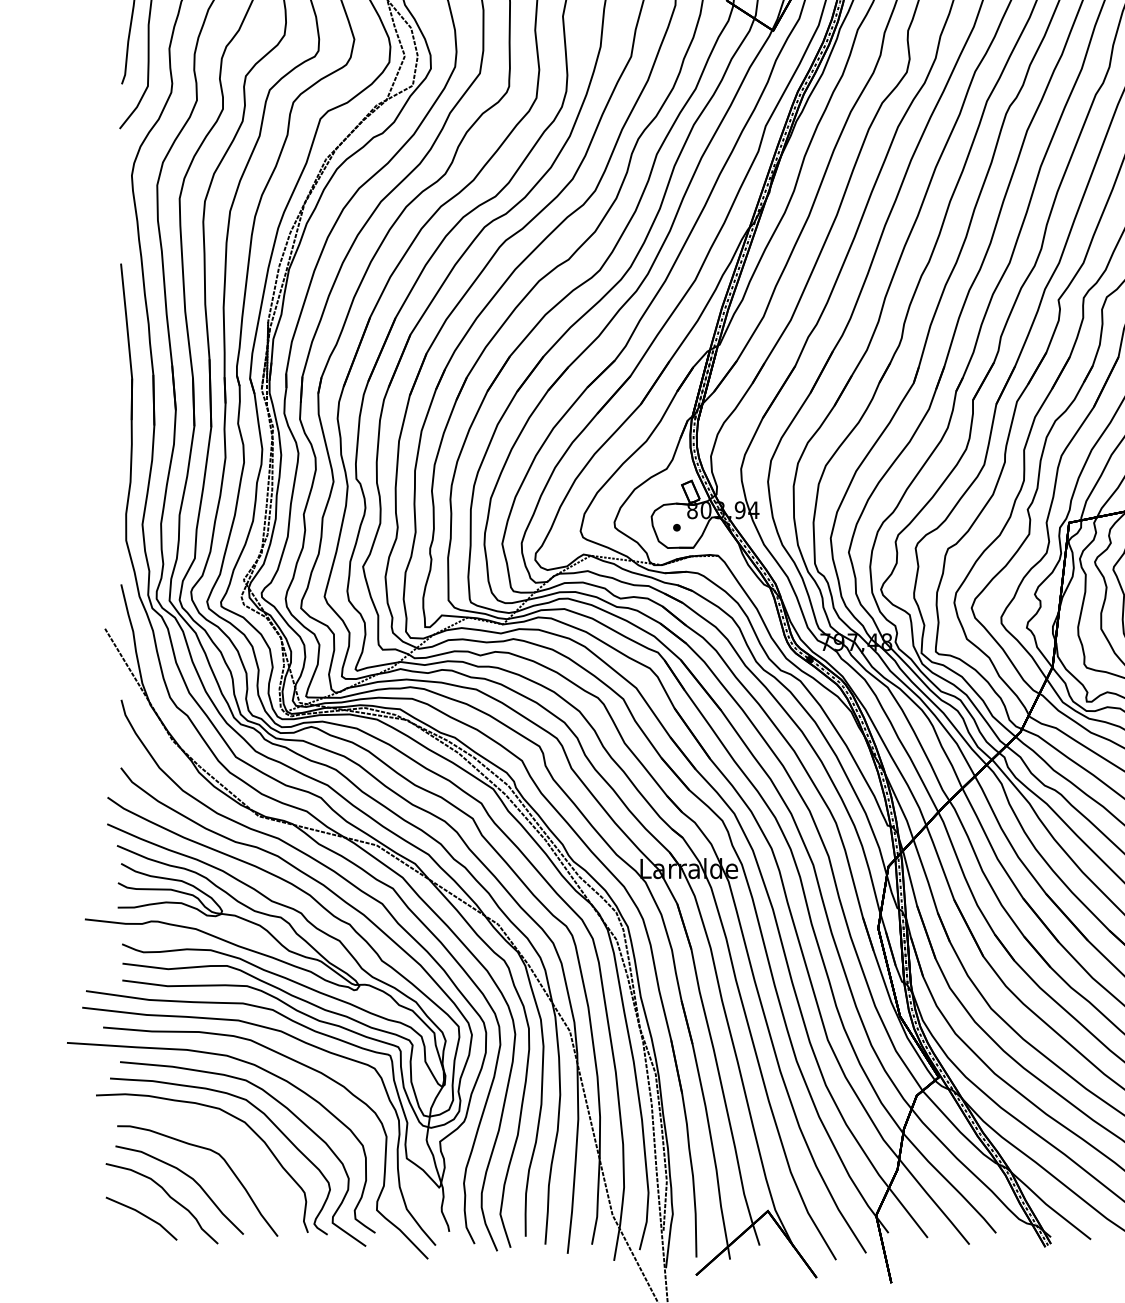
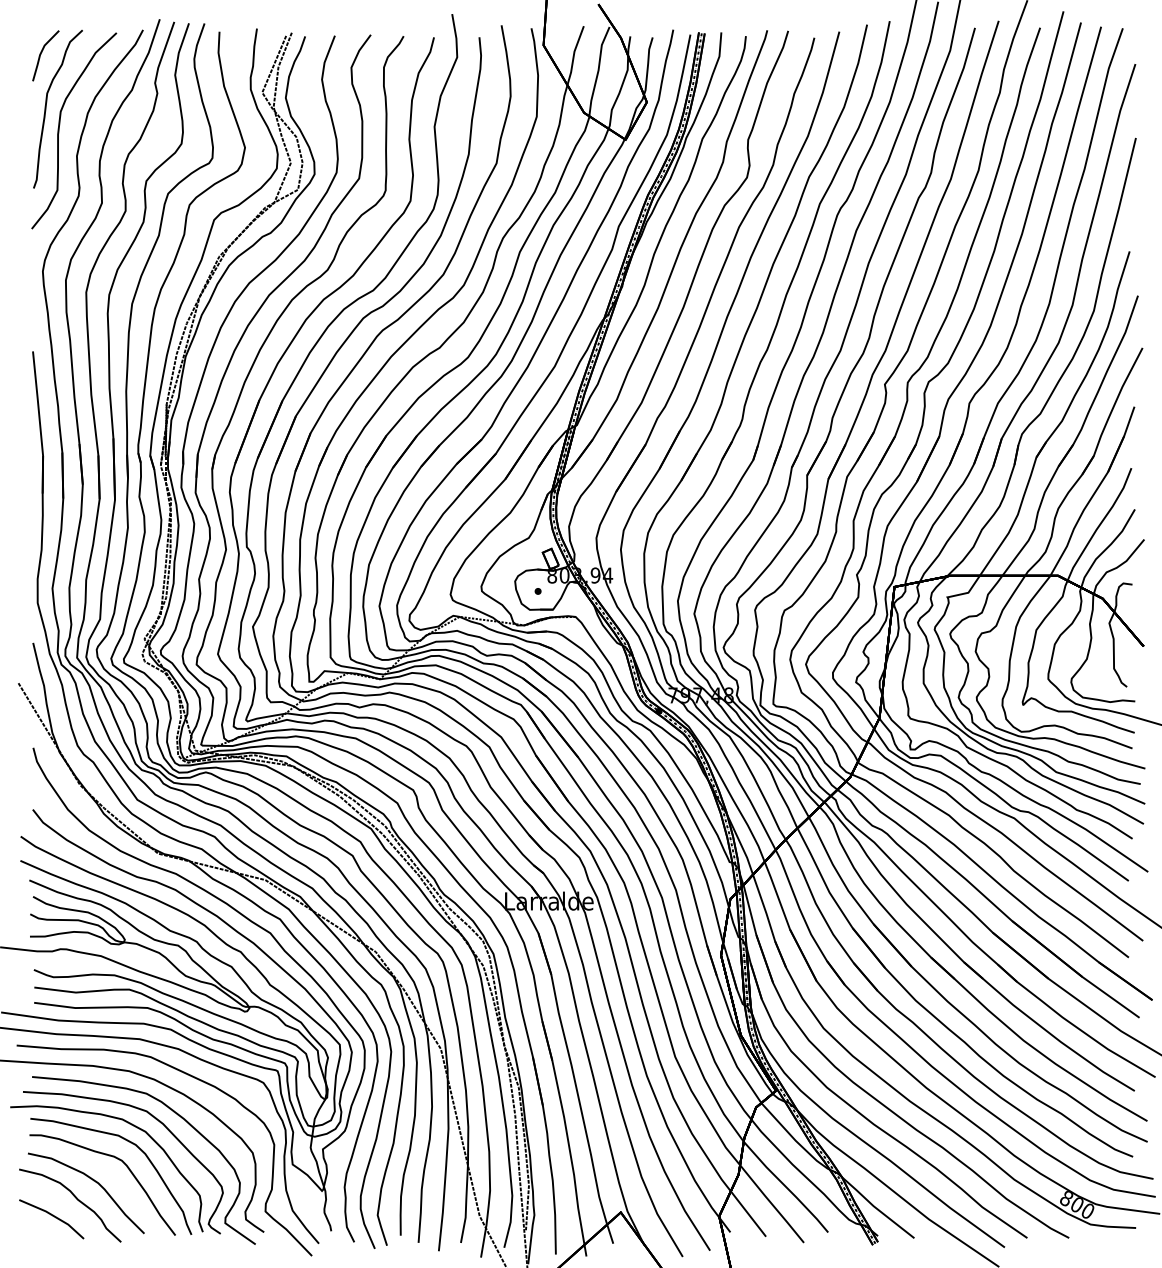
curve: (226, 1134) -> (128, 1142), added

